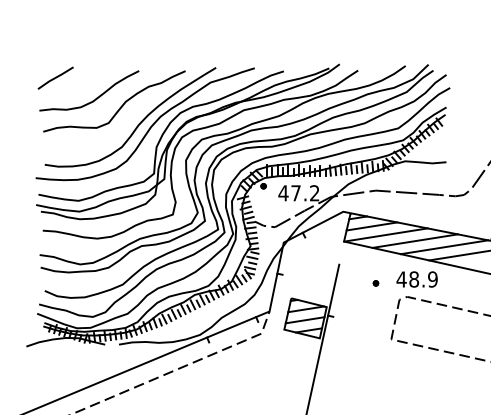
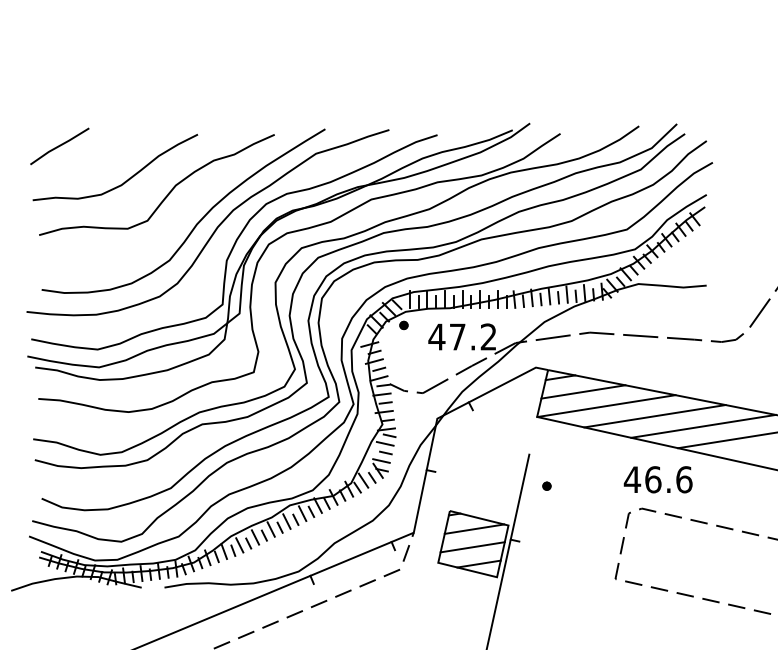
text: (423, 279) -> (668, 479), 48.9 -> 46.6
part: (375, 283) -> (546, 486), moved

